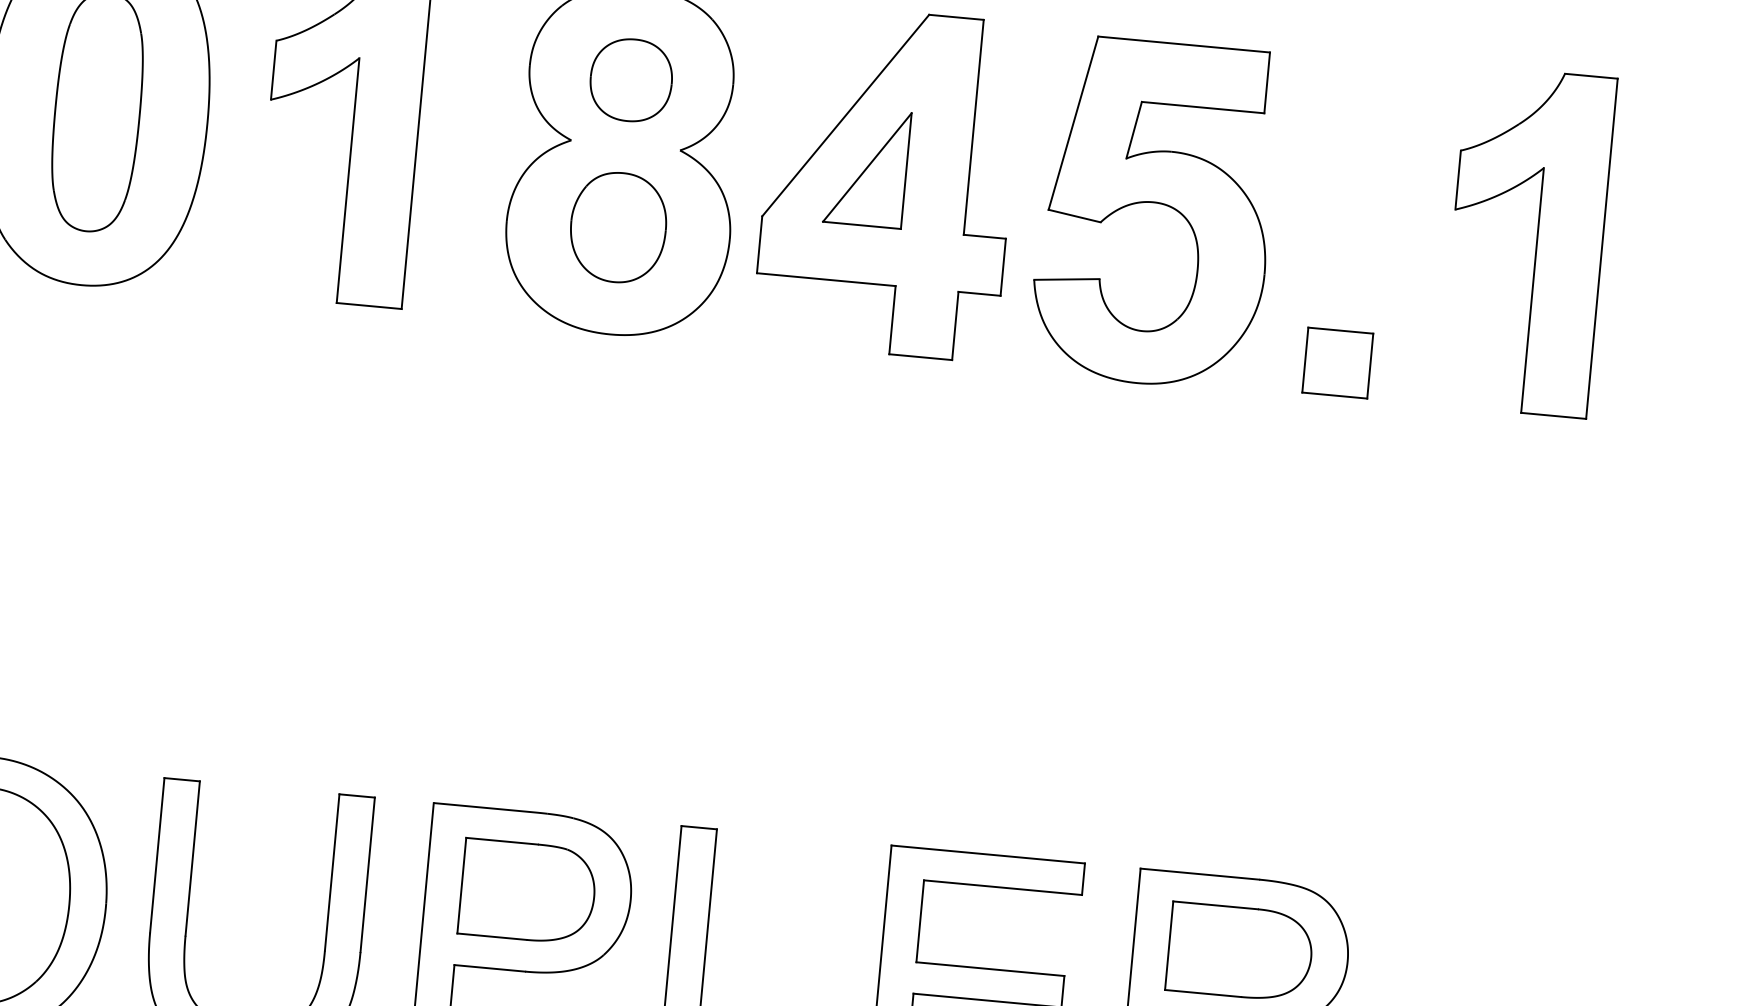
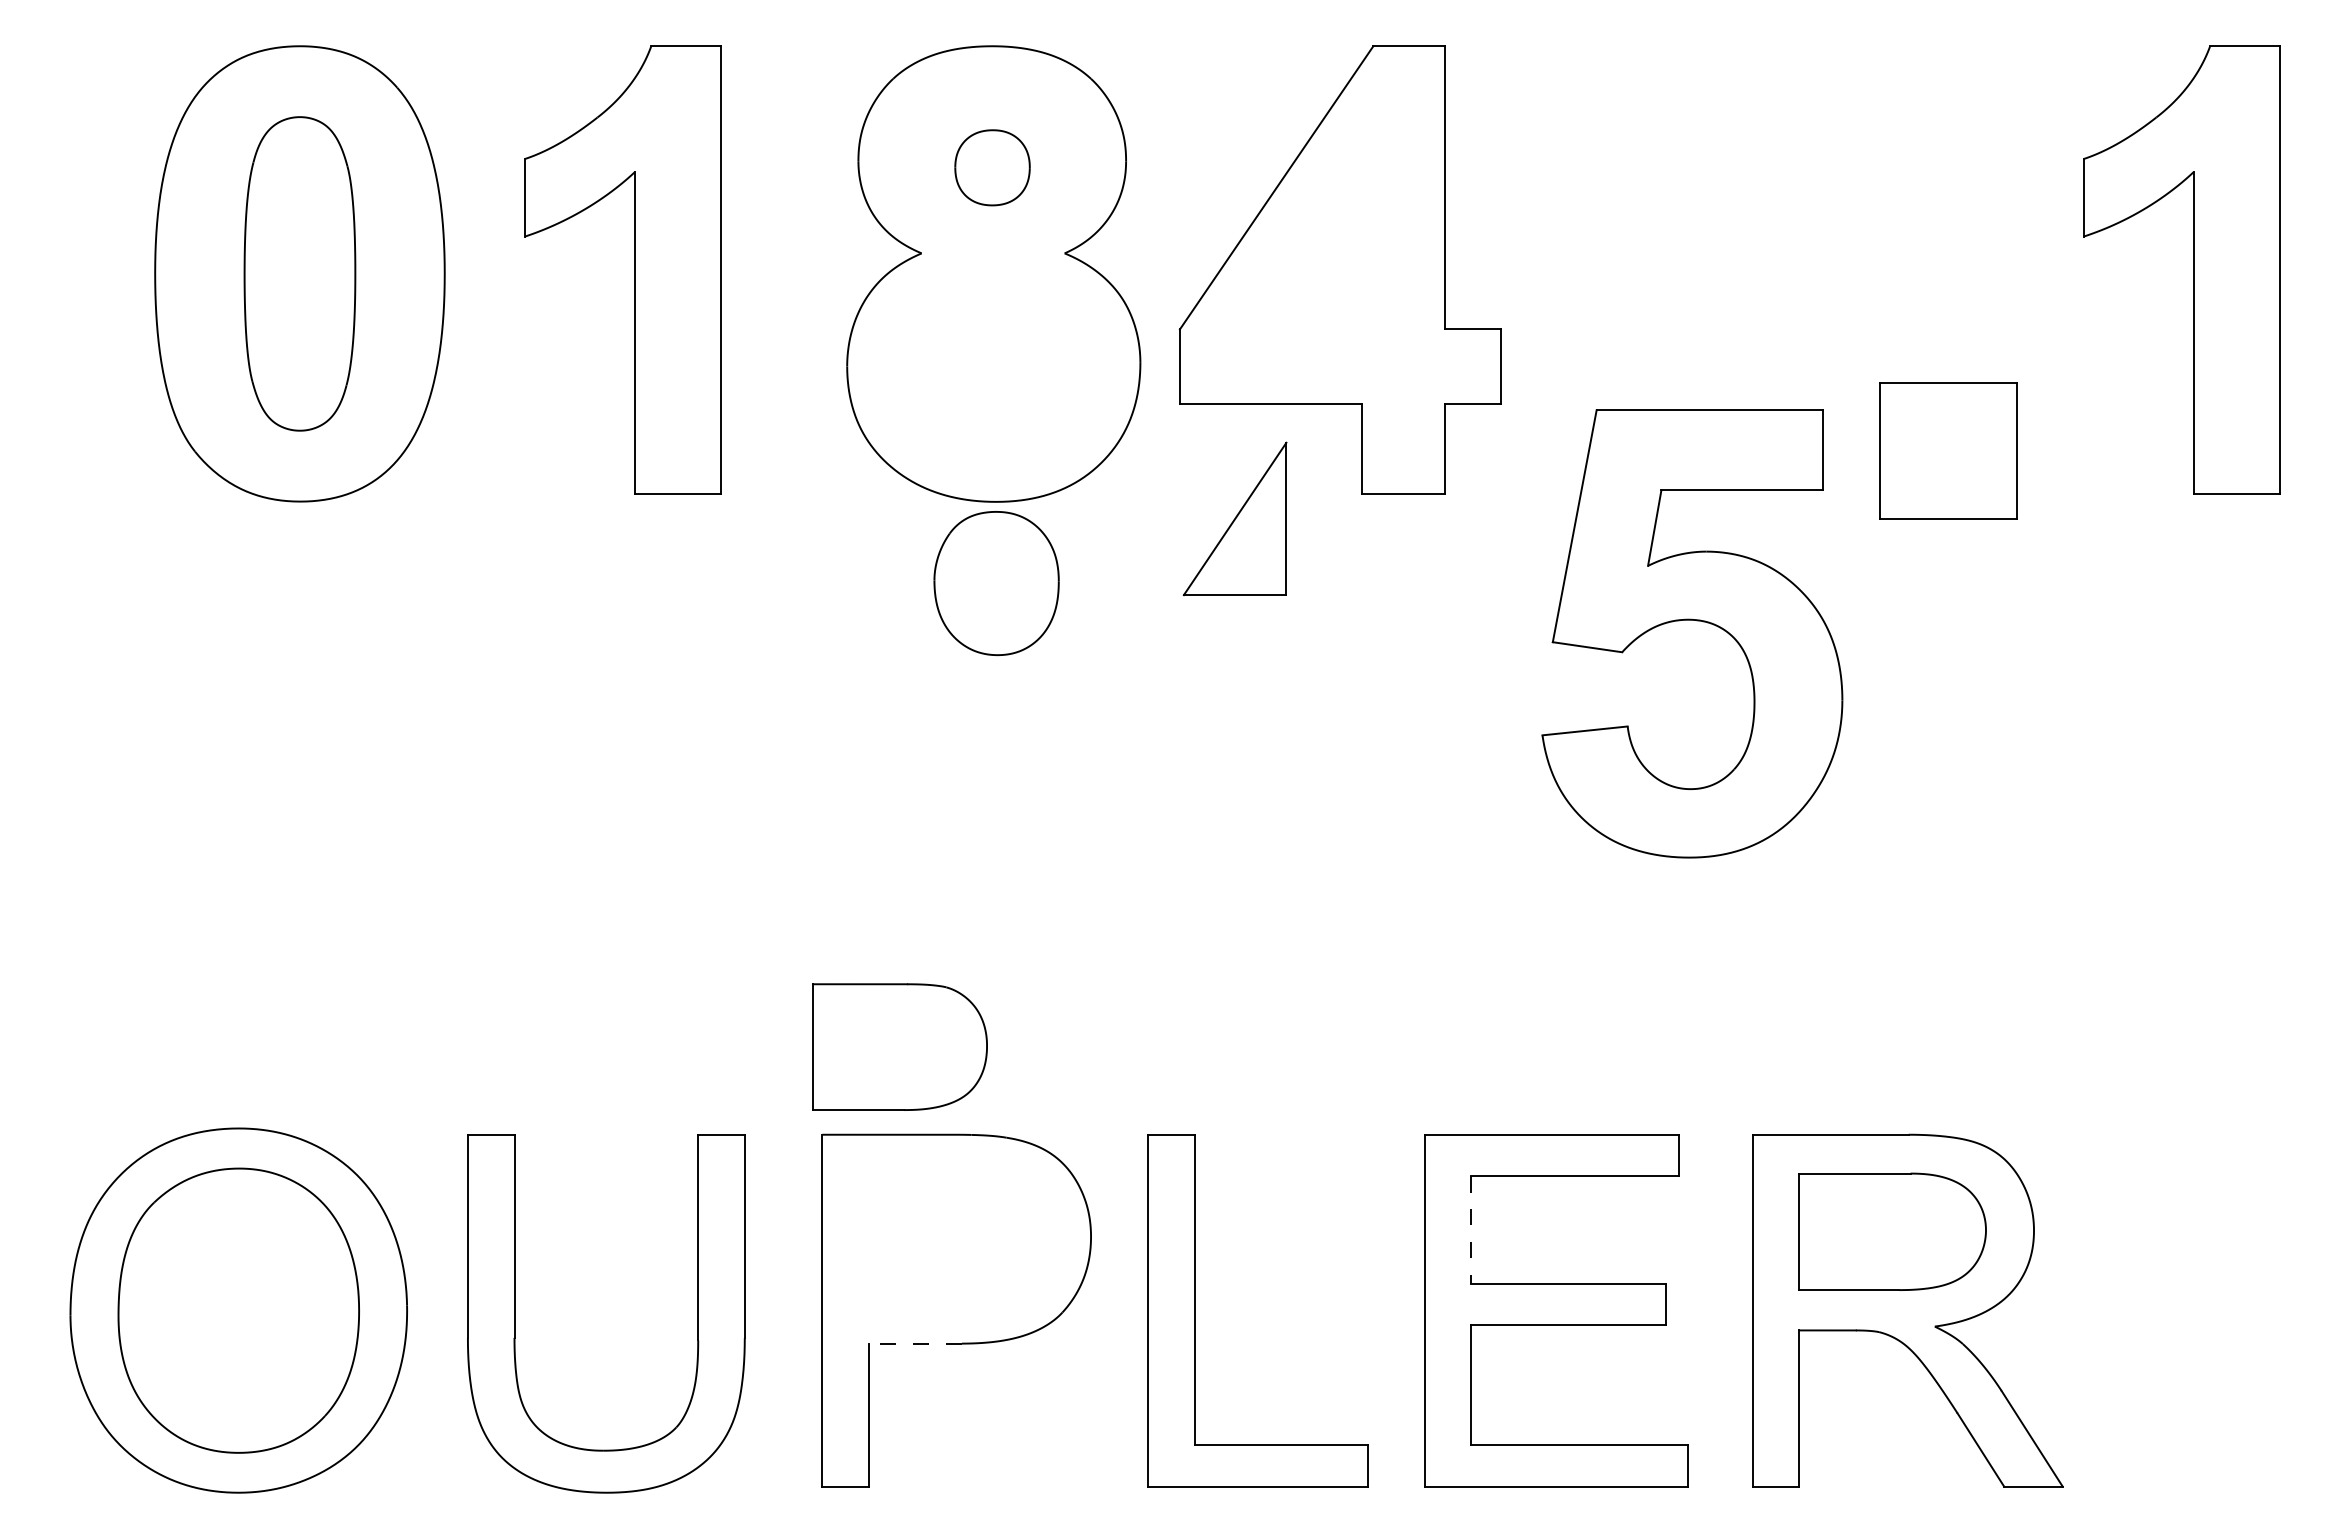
part: (631, 80) -> (992, 167), size x0.7
part: (866, 167) -> (1234, 518), moved
part: (1159, 204) -> (1696, 621), moved
part: (618, 227) -> (996, 583), moved
part: (1337, 363) -> (1948, 451), size x1.6
part: (527, 891) -> (899, 1046), moved
line: (920, 921) -> (1471, 1230), solid -> dashed
line: (489, 968) -> (915, 1343), solid -> dashed

